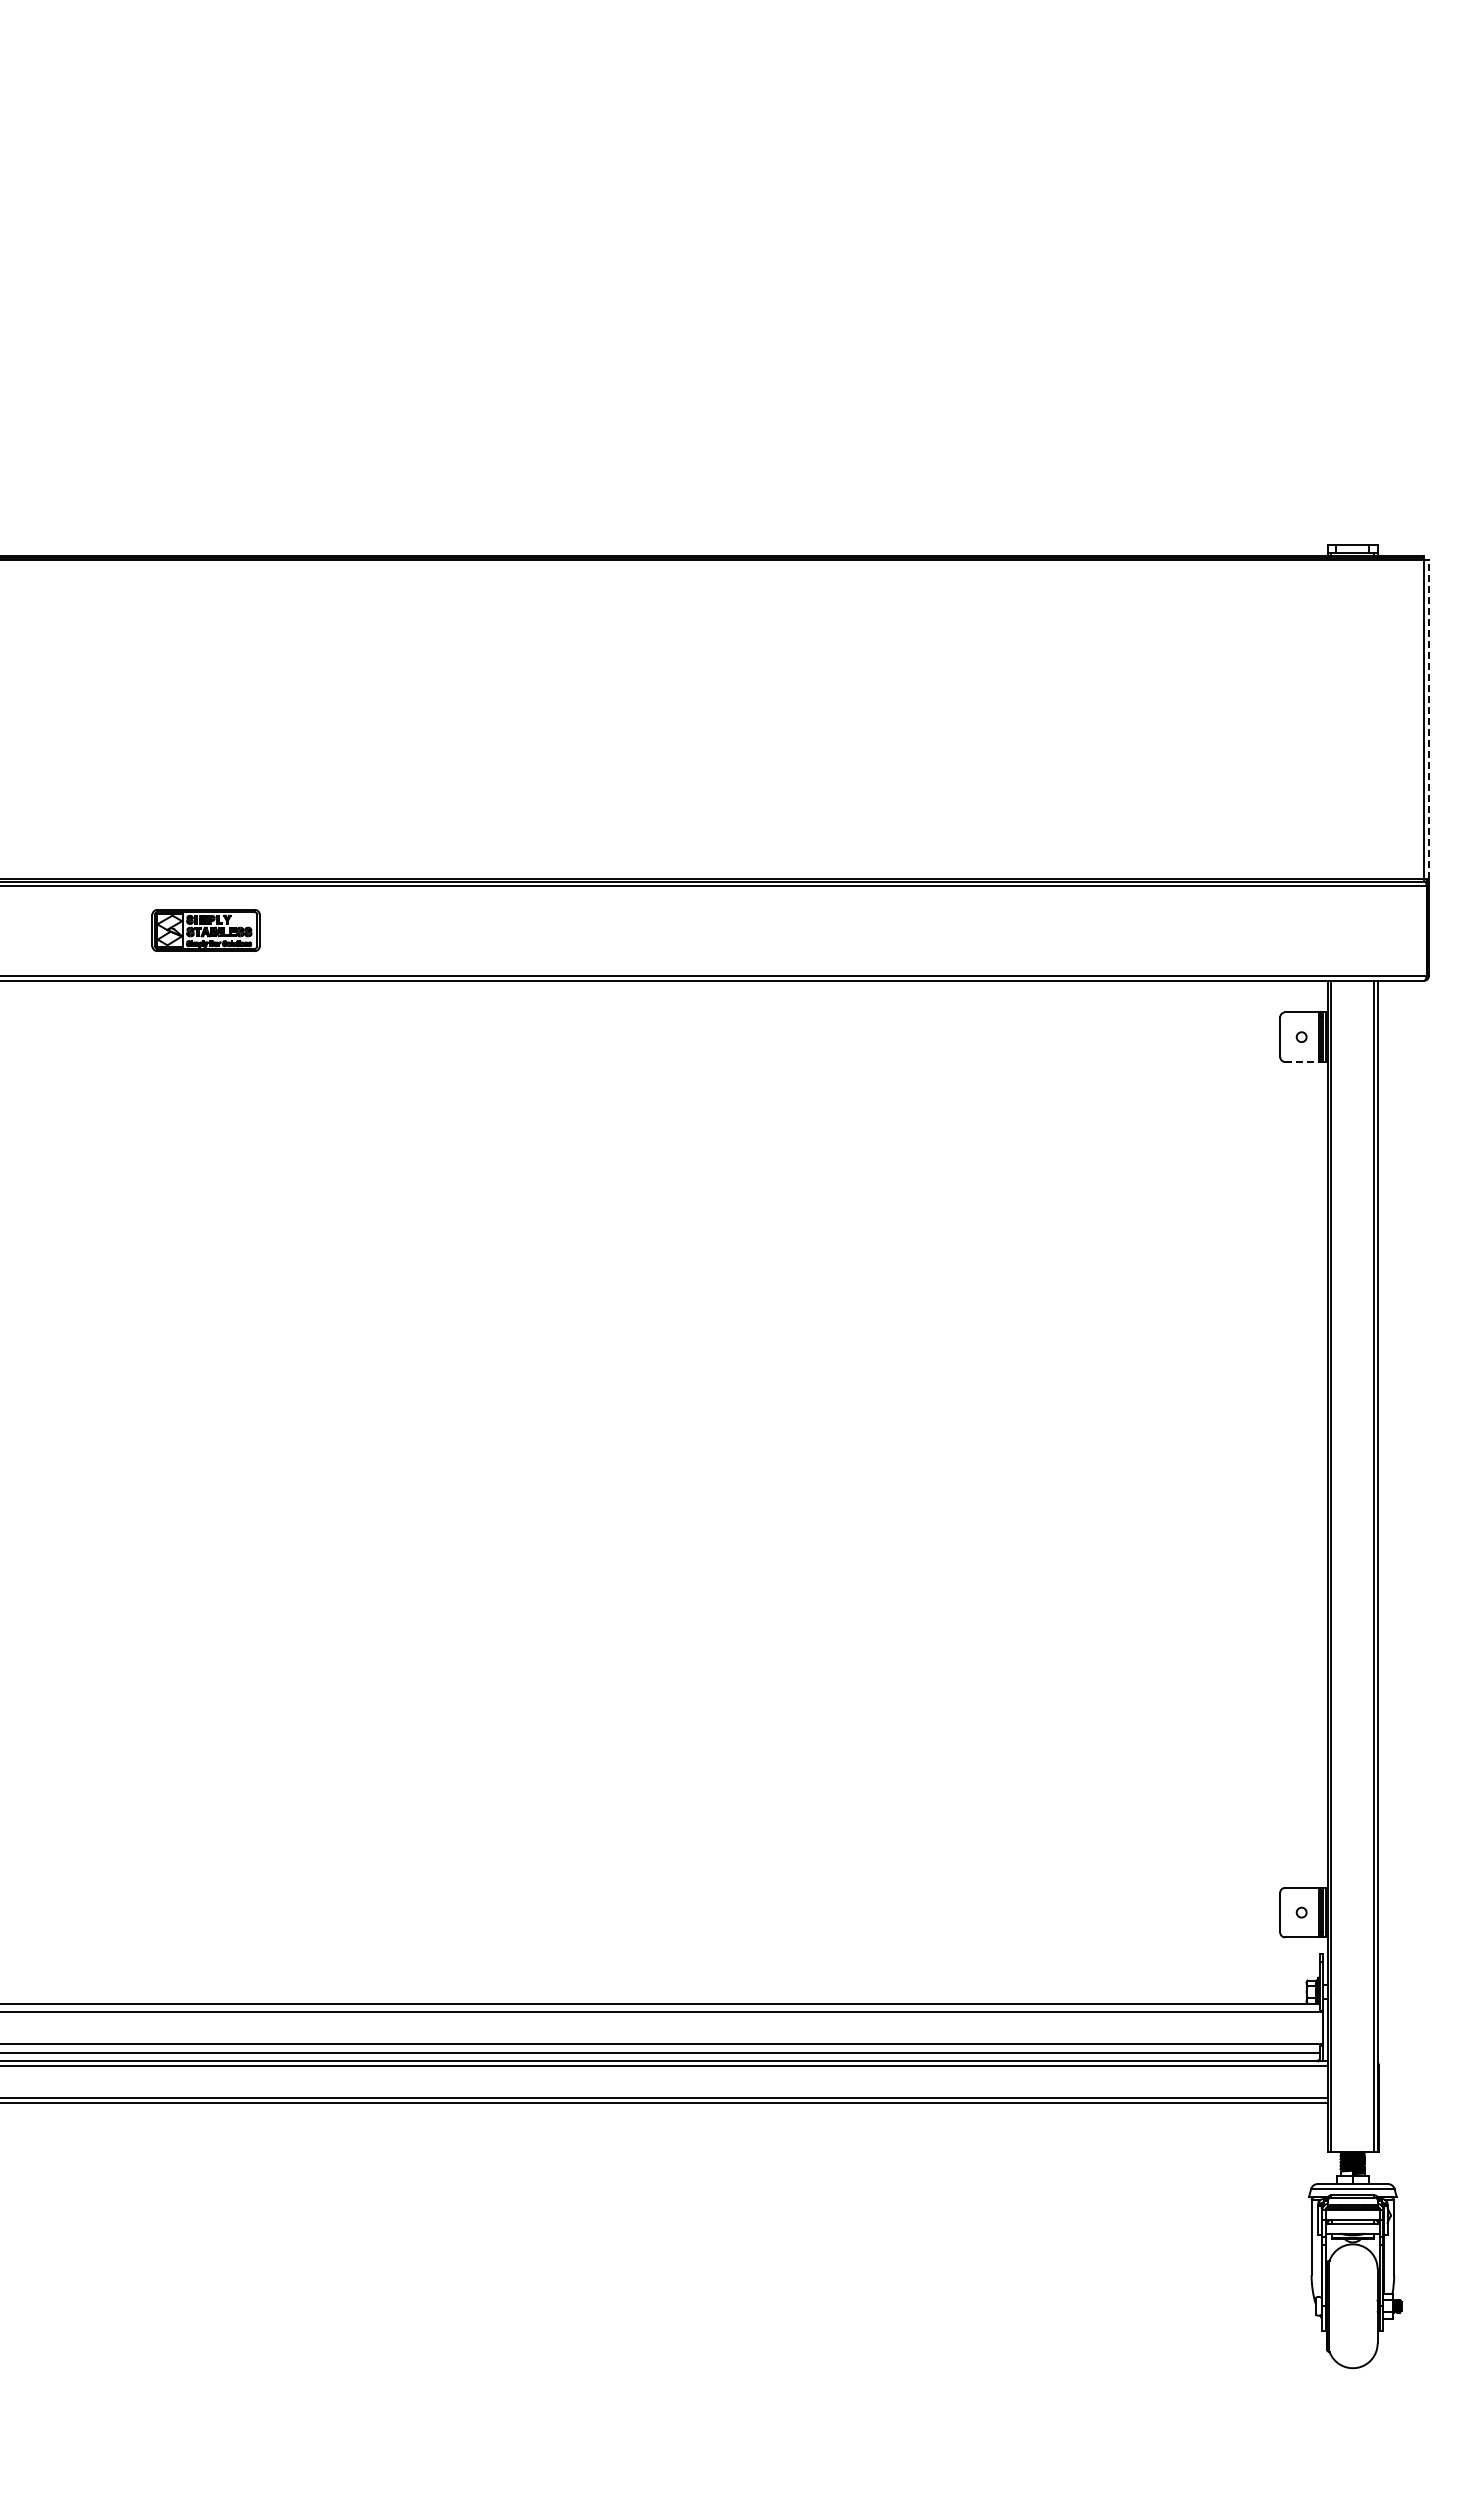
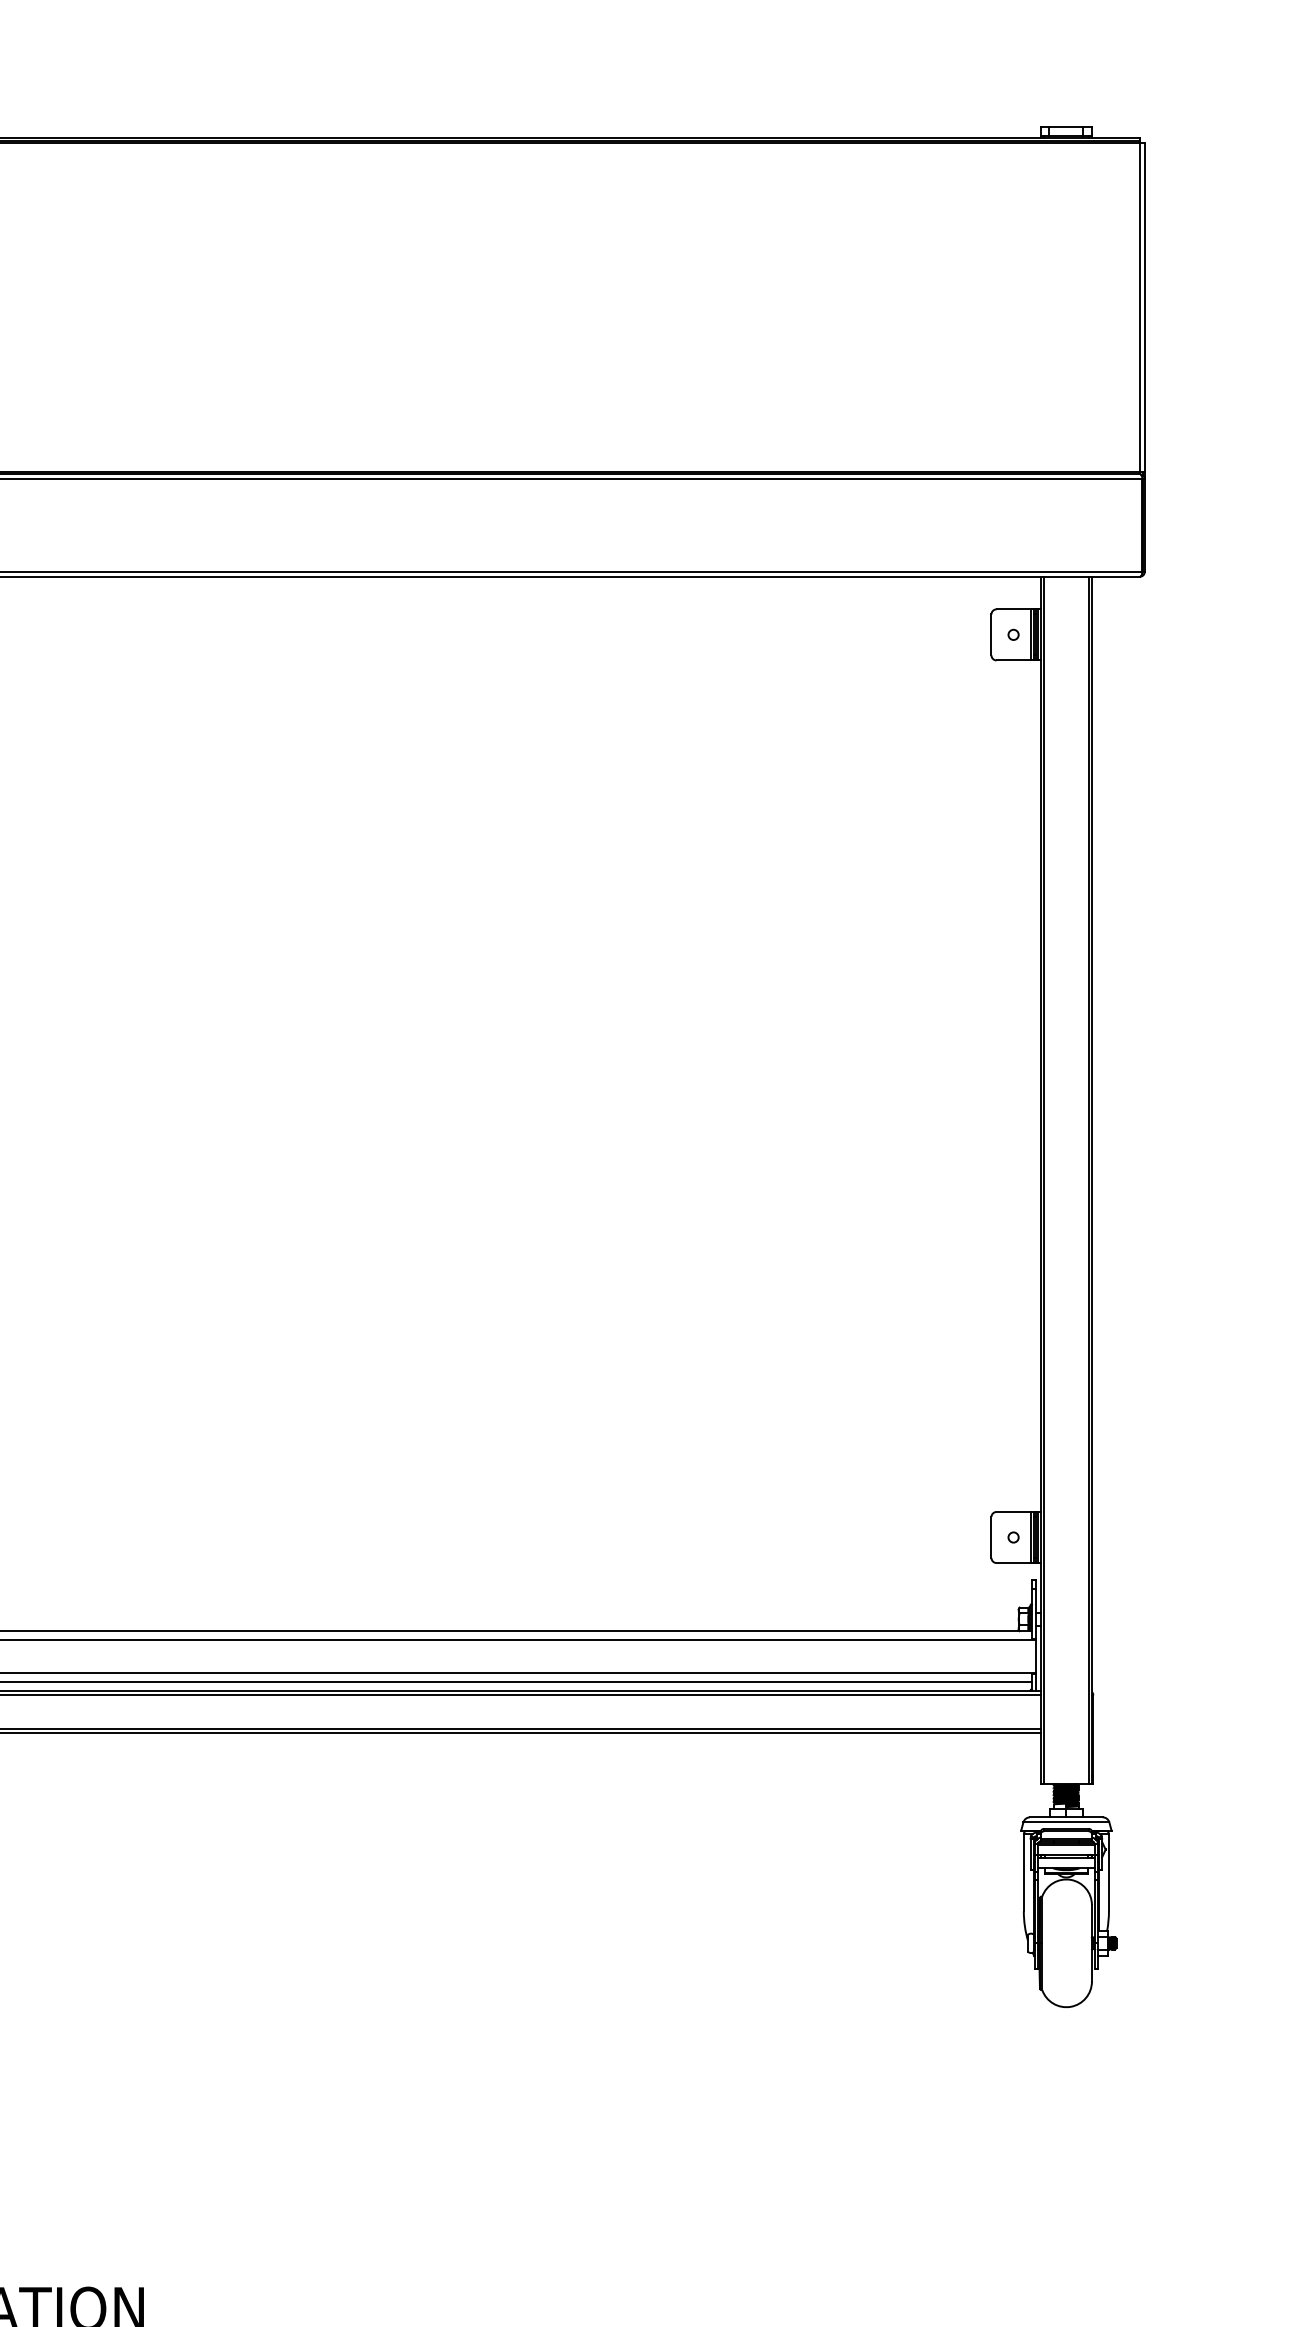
line: (1428, 719) -> (1144, 307), dashed -> solid
line: (1301, 1061) -> (1013, 659), dashed -> solid

